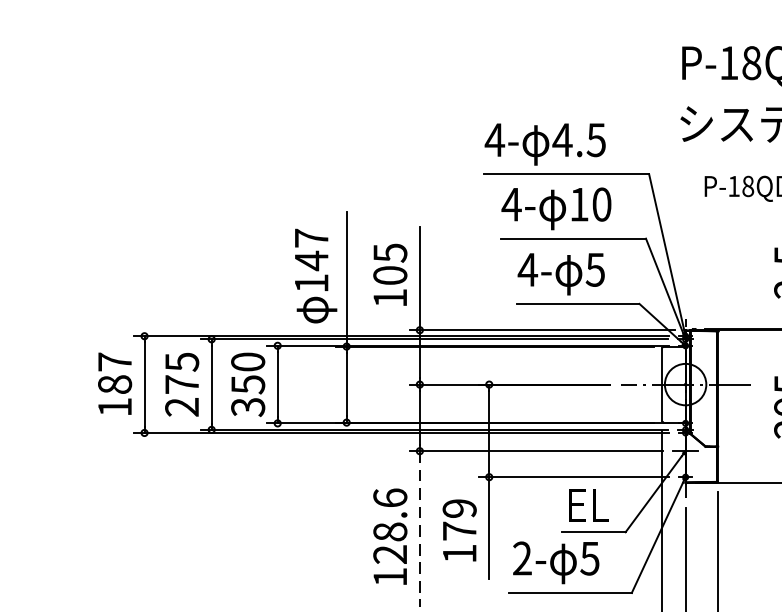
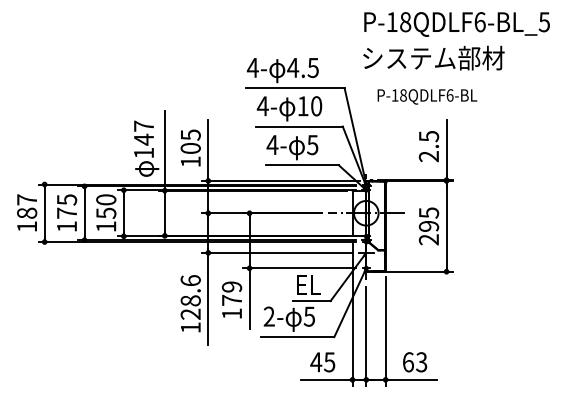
text: (181, 406) -> (66, 226), 275 -> 175
text: (248, 406) -> (106, 226), 350 -> 150
line: (420, 529) -> (208, 299), dashed -> solid

